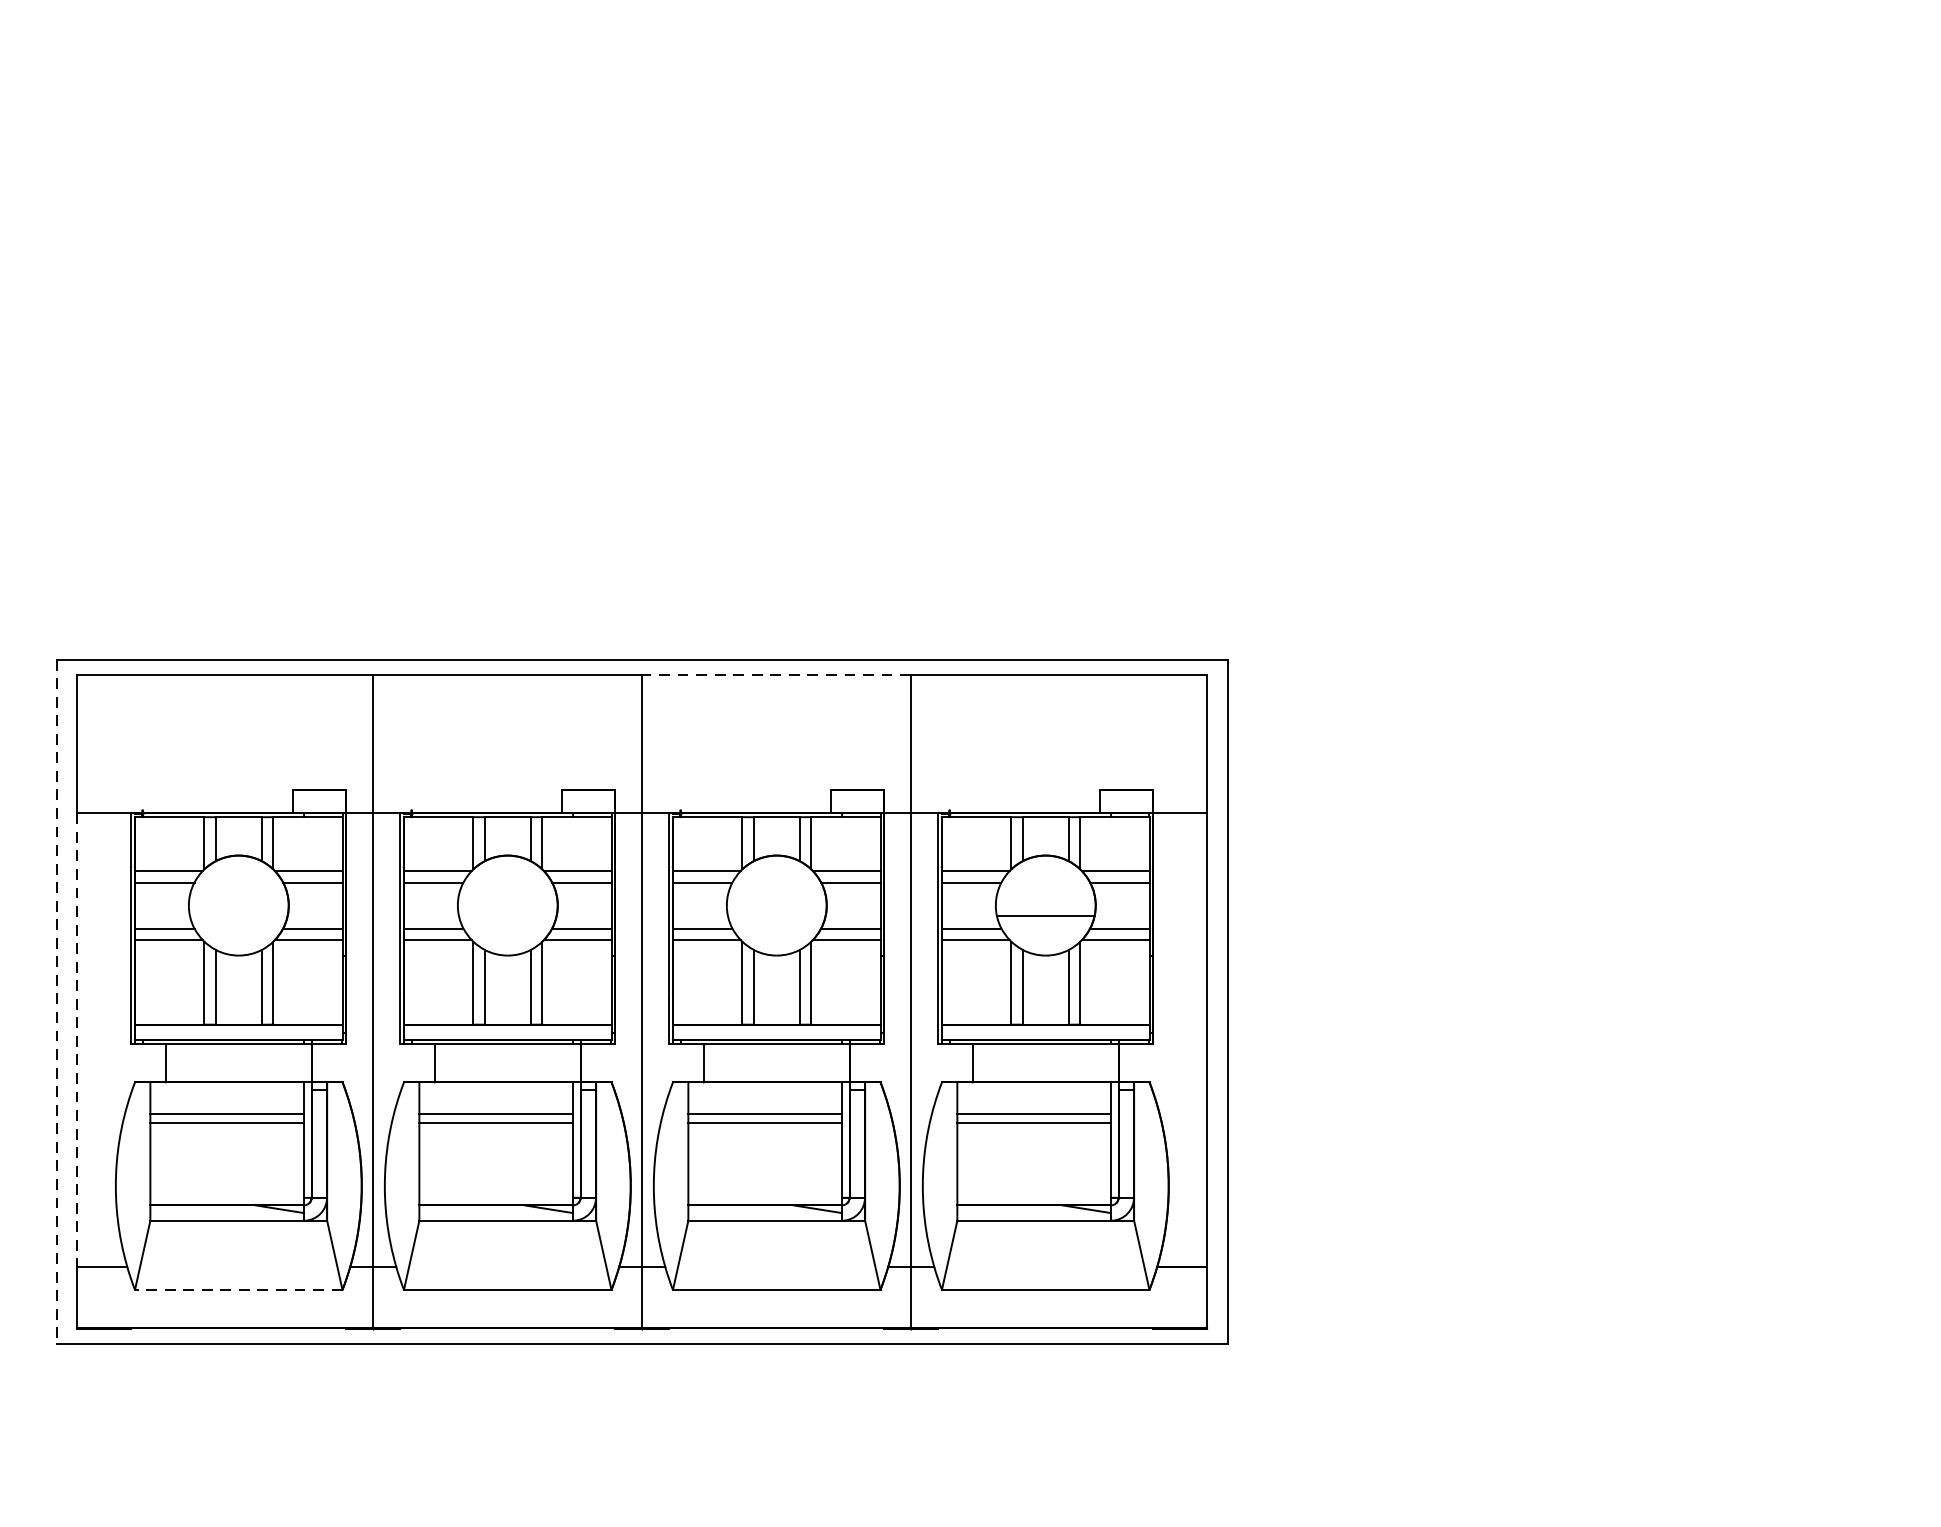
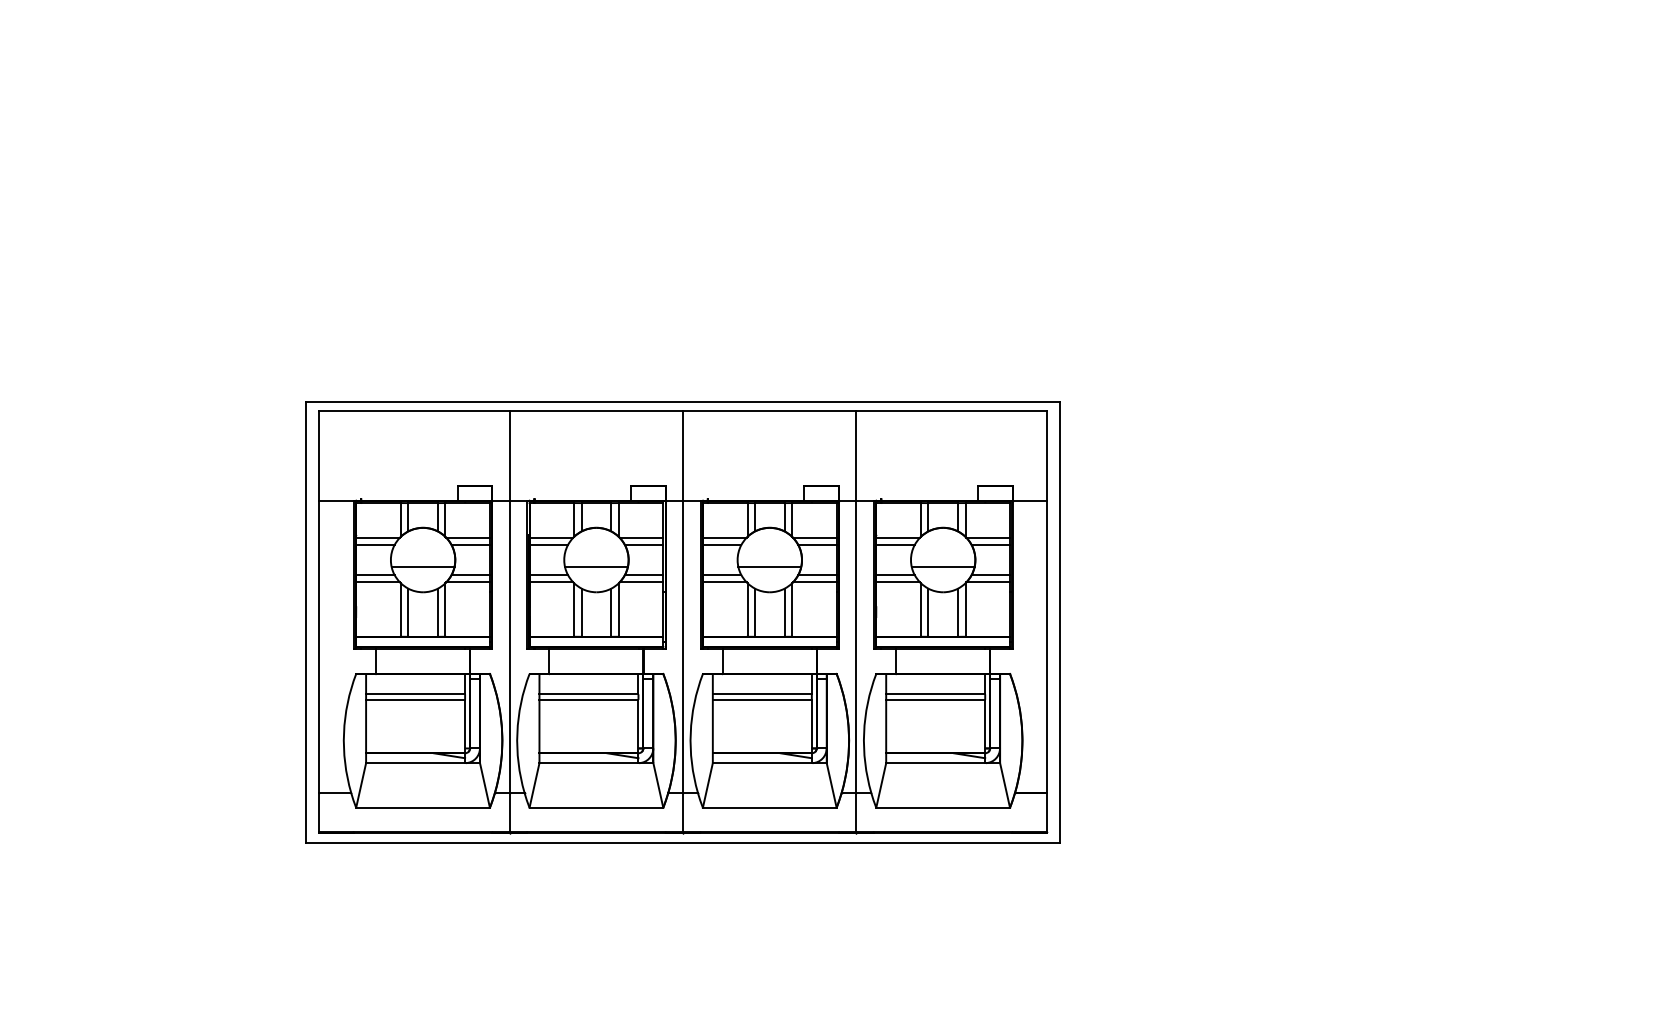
line: (776, 675) -> (769, 411), dashed -> solid
line: (237, 915) -> (422, 566), added
line: (506, 915) -> (595, 566), added
line: (776, 915) -> (769, 566), added
line: (56, 1002) -> (305, 622), dashed -> solid
line: (78, 1041) -> (319, 647), dashed -> solid
line: (239, 1289) -> (423, 807), dashed -> solid

